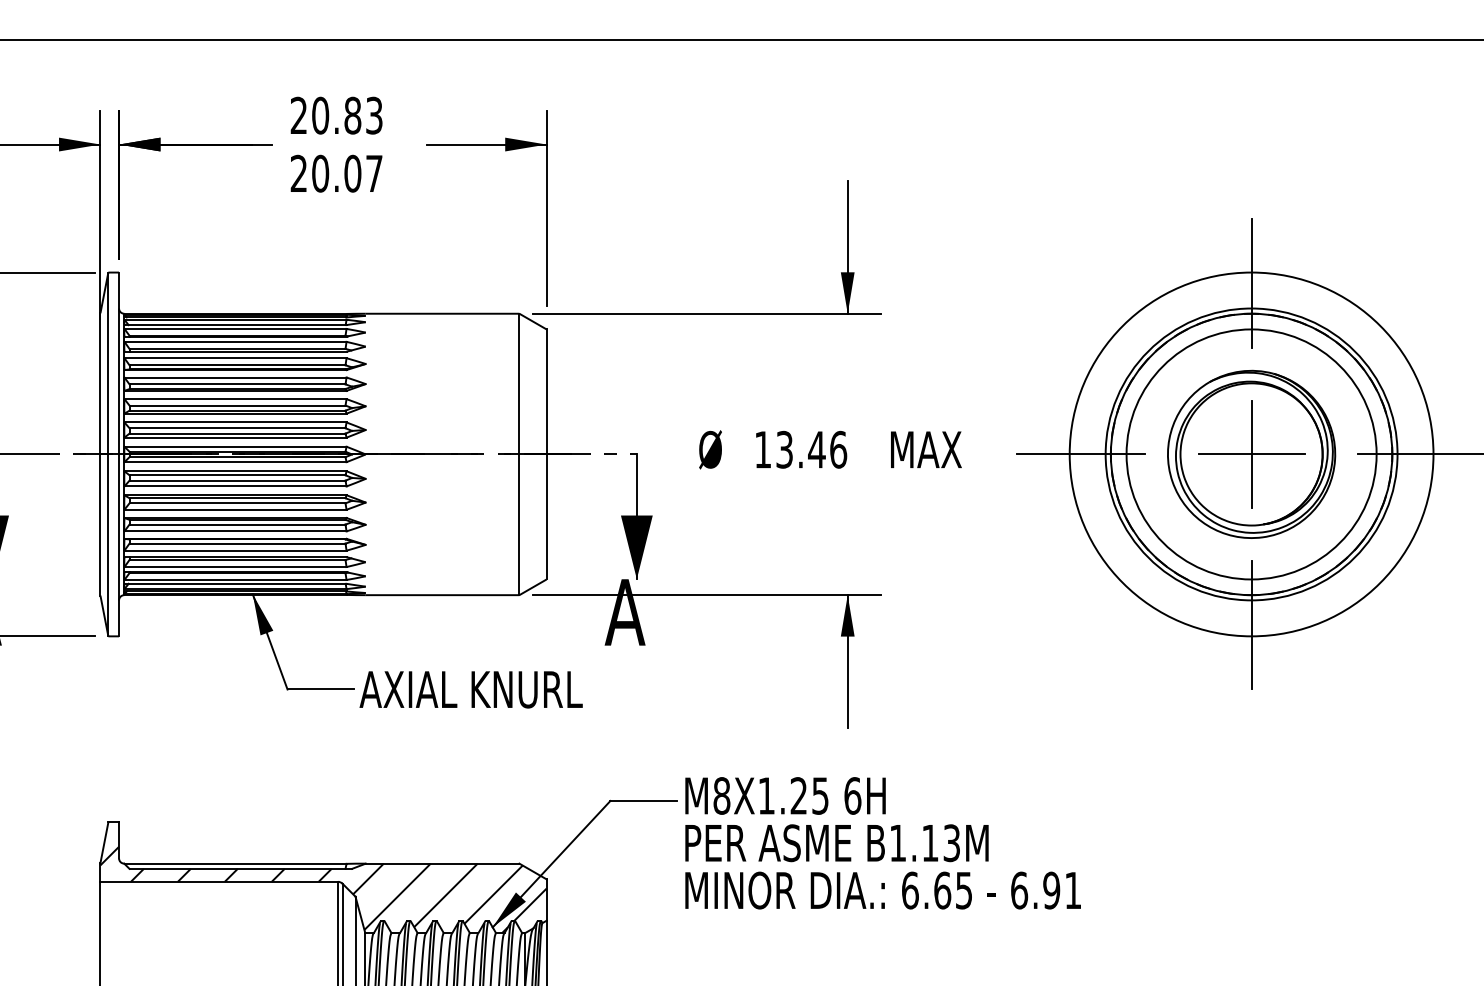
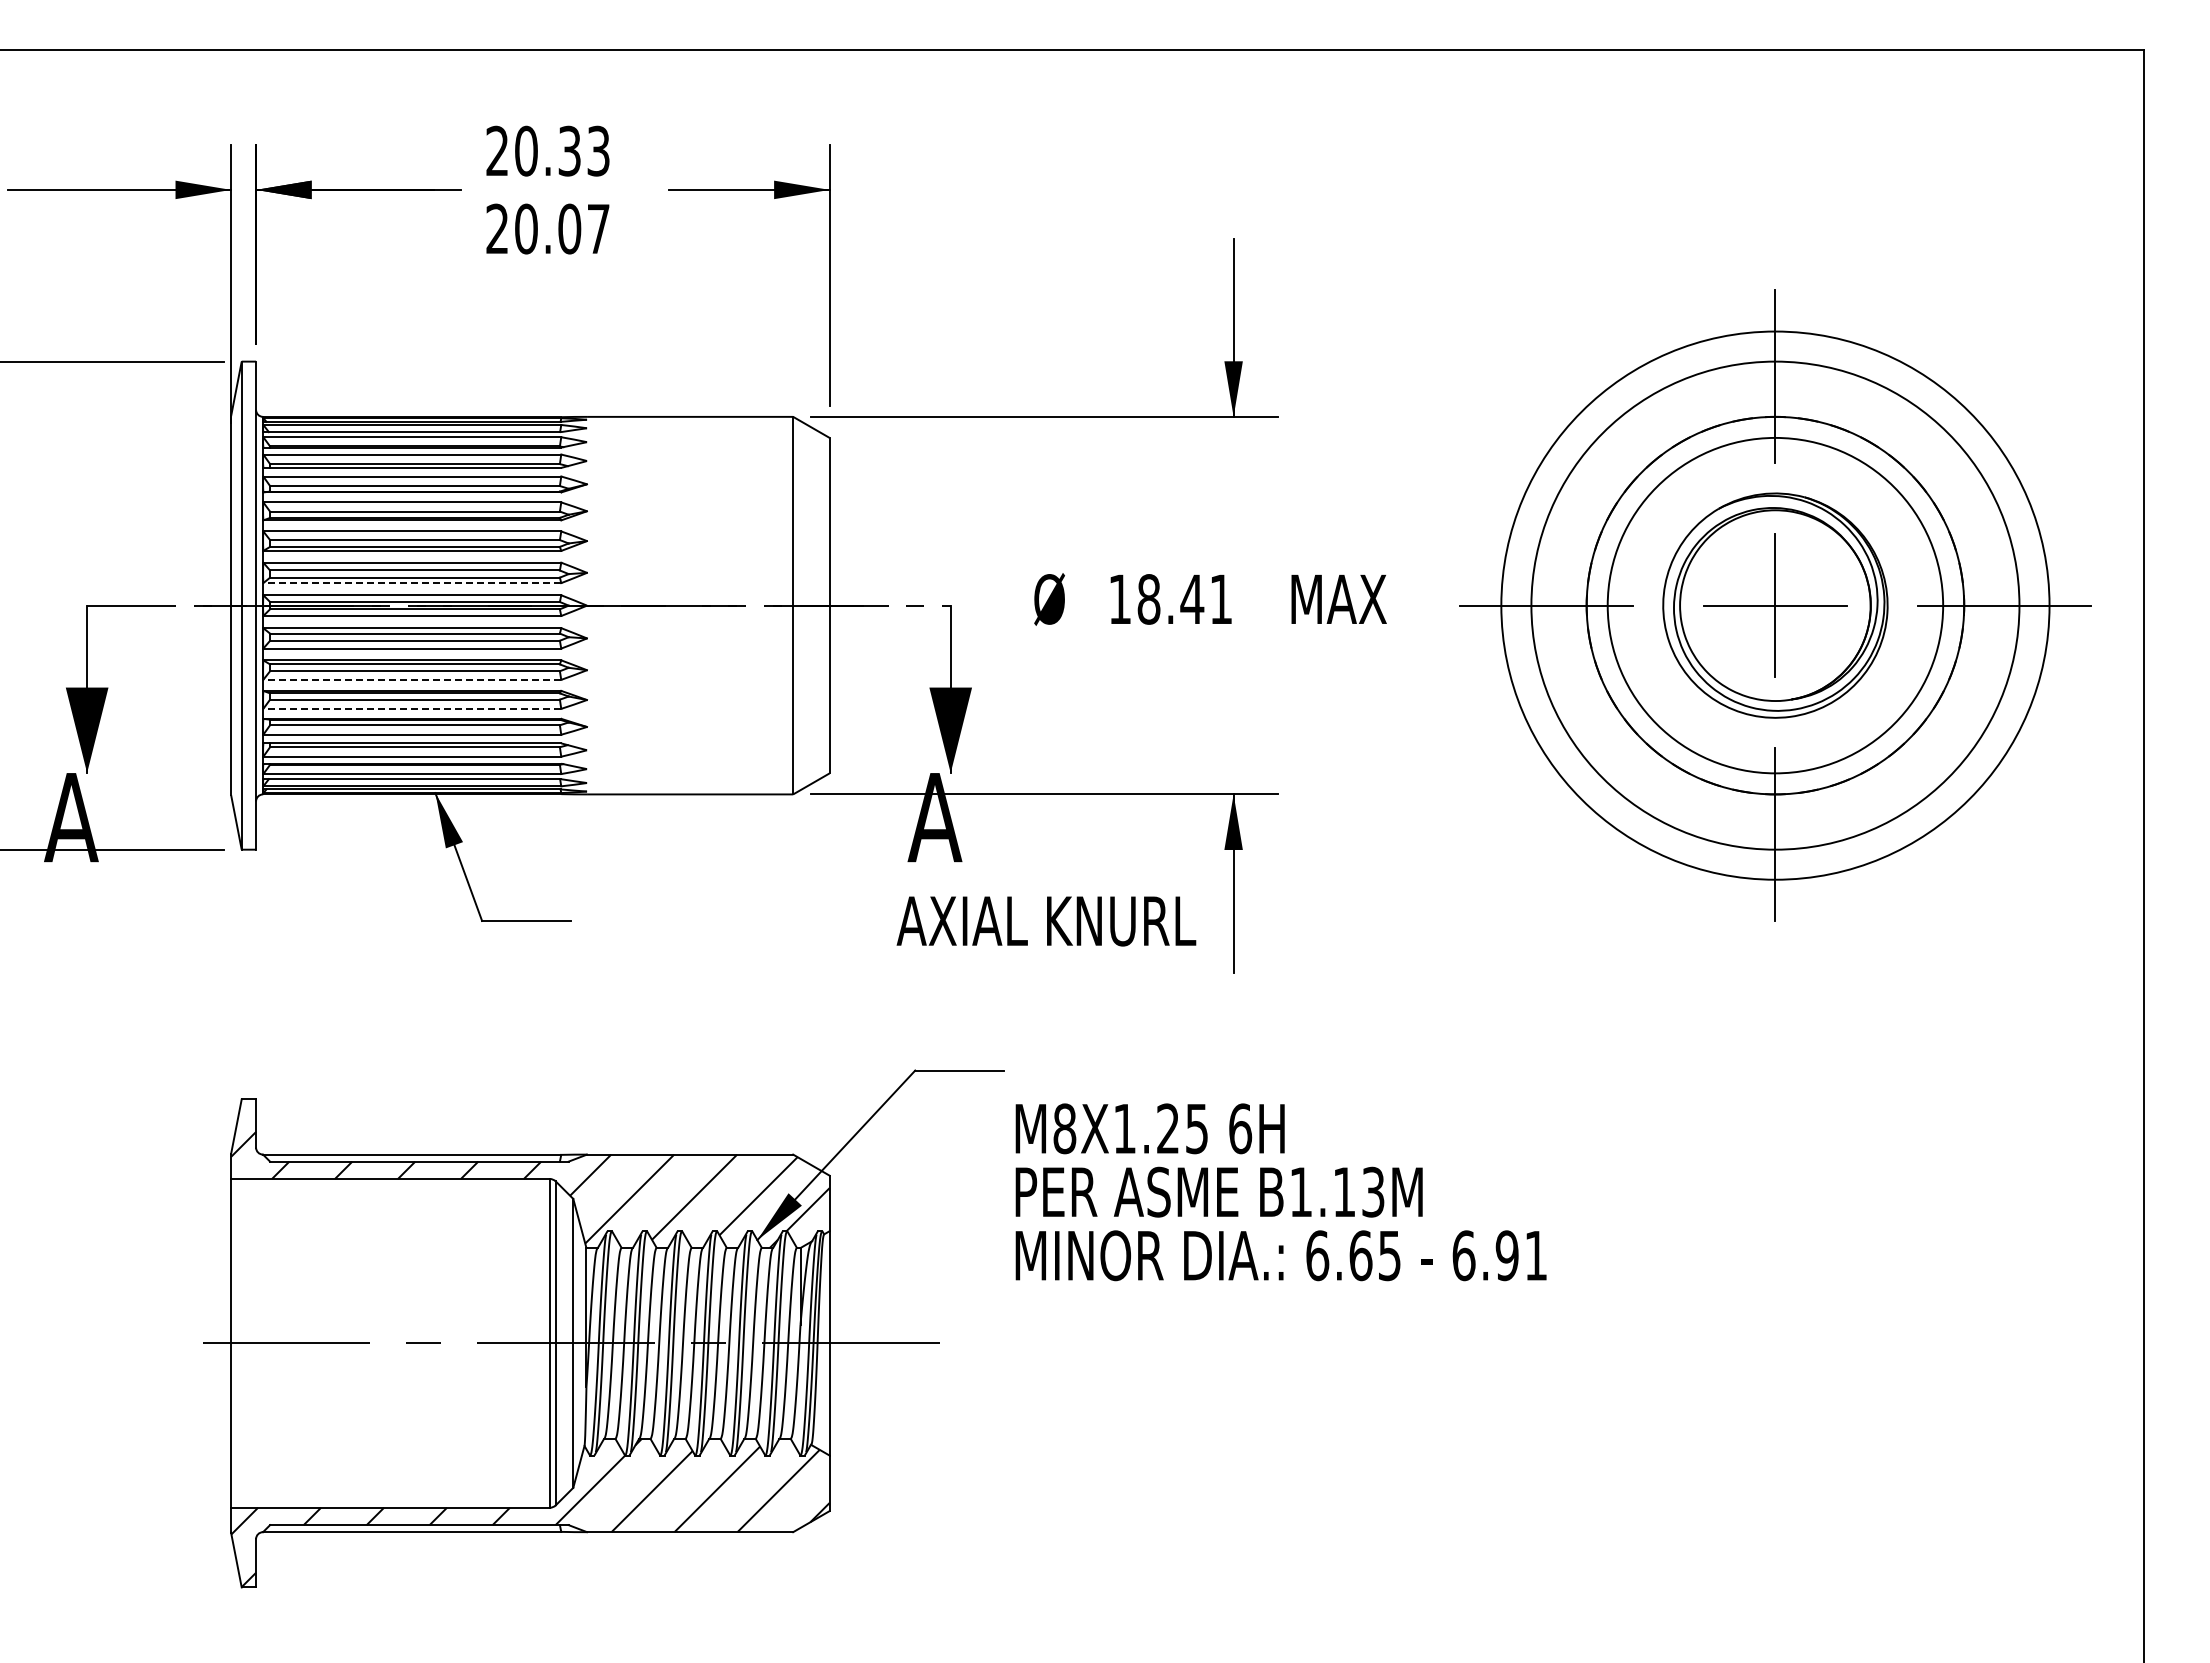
text: (352, 115) -> (569, 150), 20.83 -> 20.33
line: (235, 437) -> (412, 583), solid -> dashed
text: (811, 449) -> (1184, 599), 13.46 -> 18.41
circle: (1251, 454) -> (1775, 605), size x1.4
line: (235, 509) -> (412, 679), solid -> dashed
line: (235, 531) -> (412, 708), solid -> dashed
text: (471, 689) -> (1046, 921), moved
text: (882, 843) -> (1280, 1192), moved

